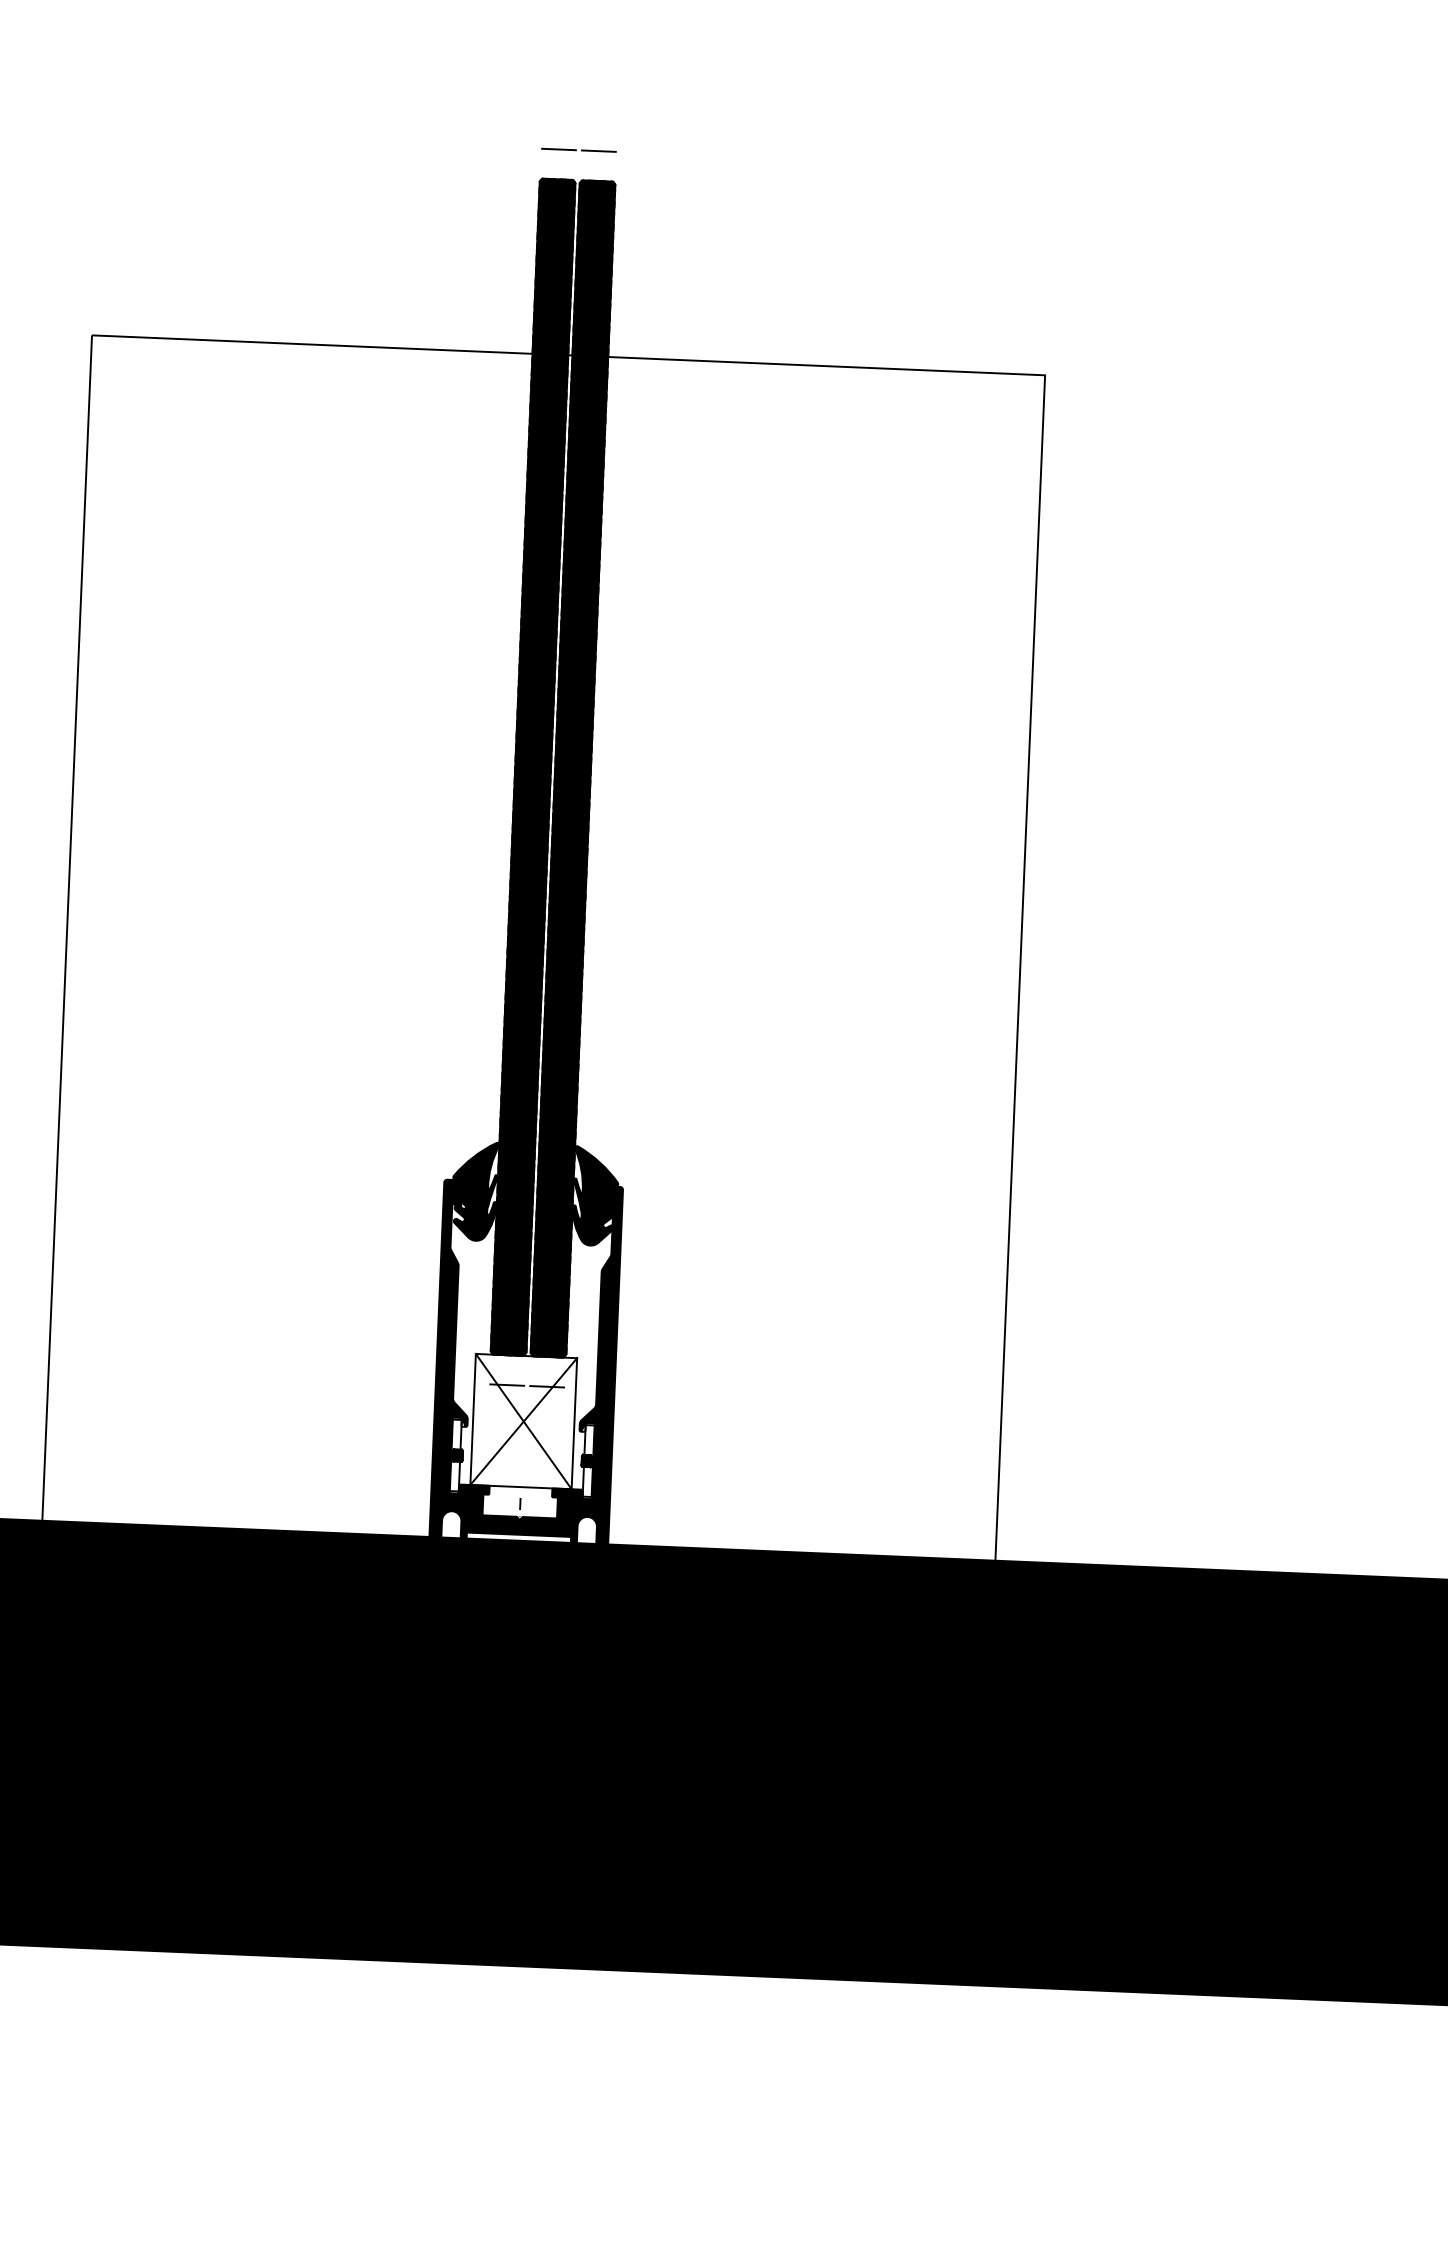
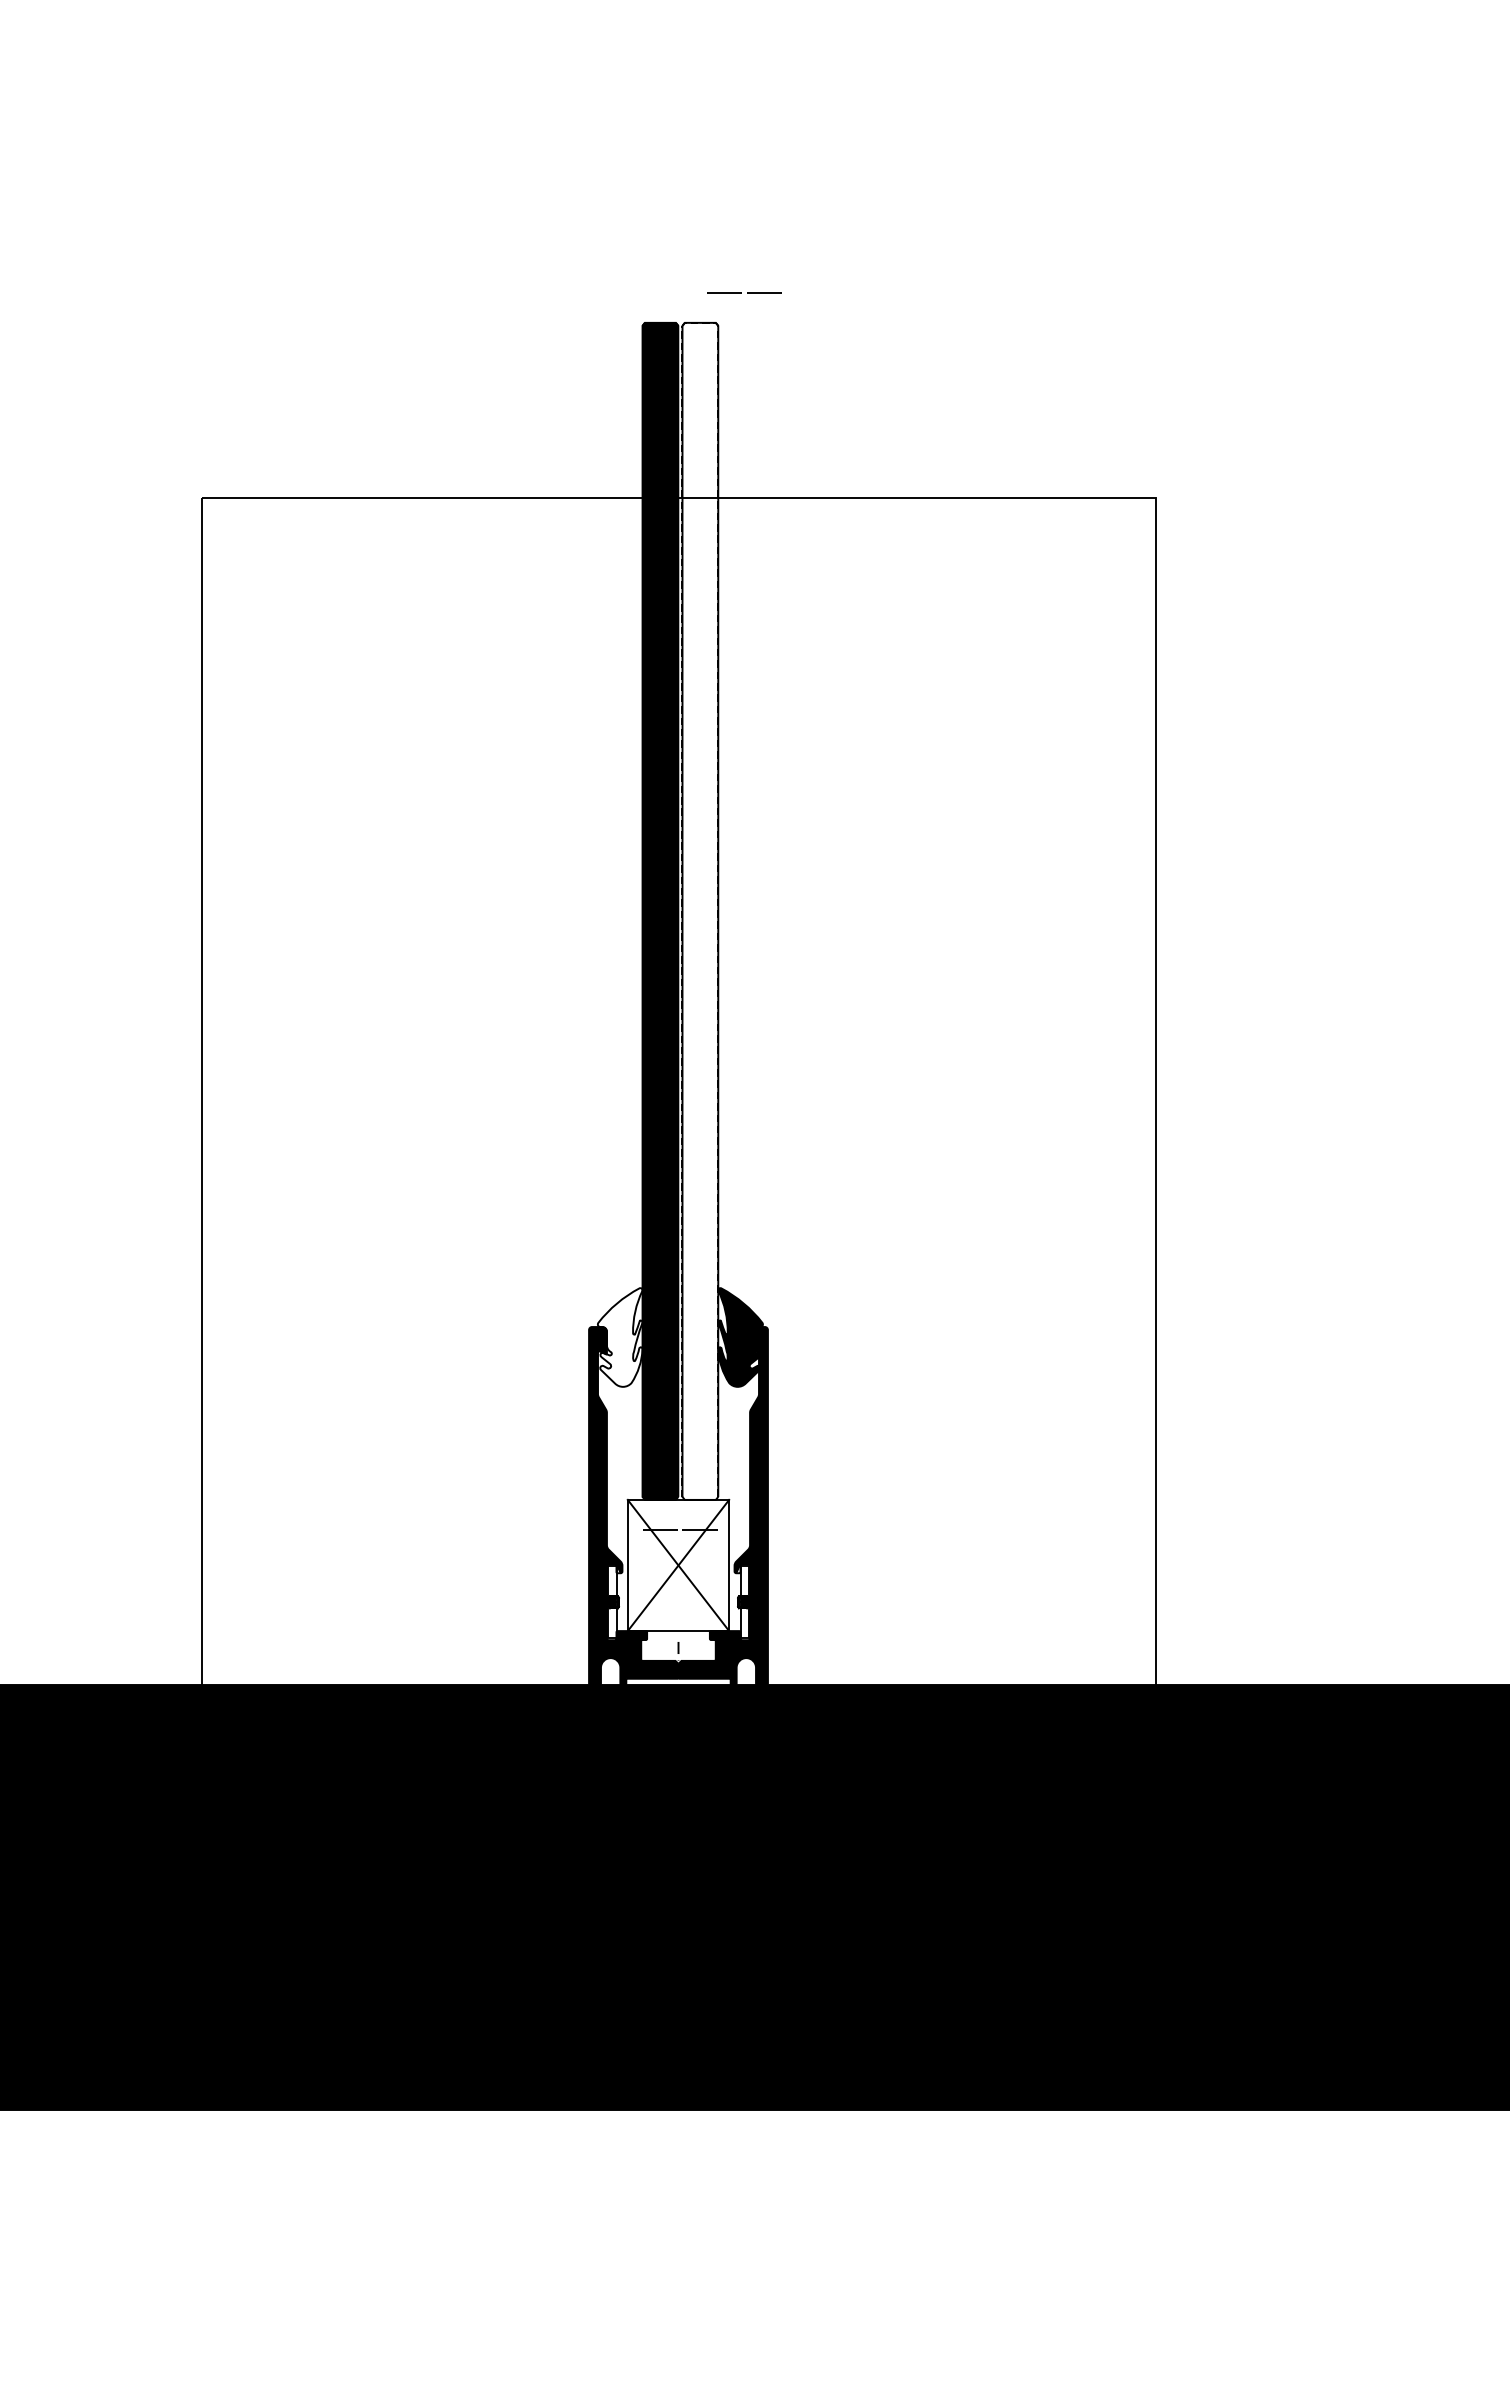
line: (581, 149) -> (746, 292), moved
fill: (573, 768) -> (700, 910), removed
fill: (474, 1191) -> (619, 1337), removed

